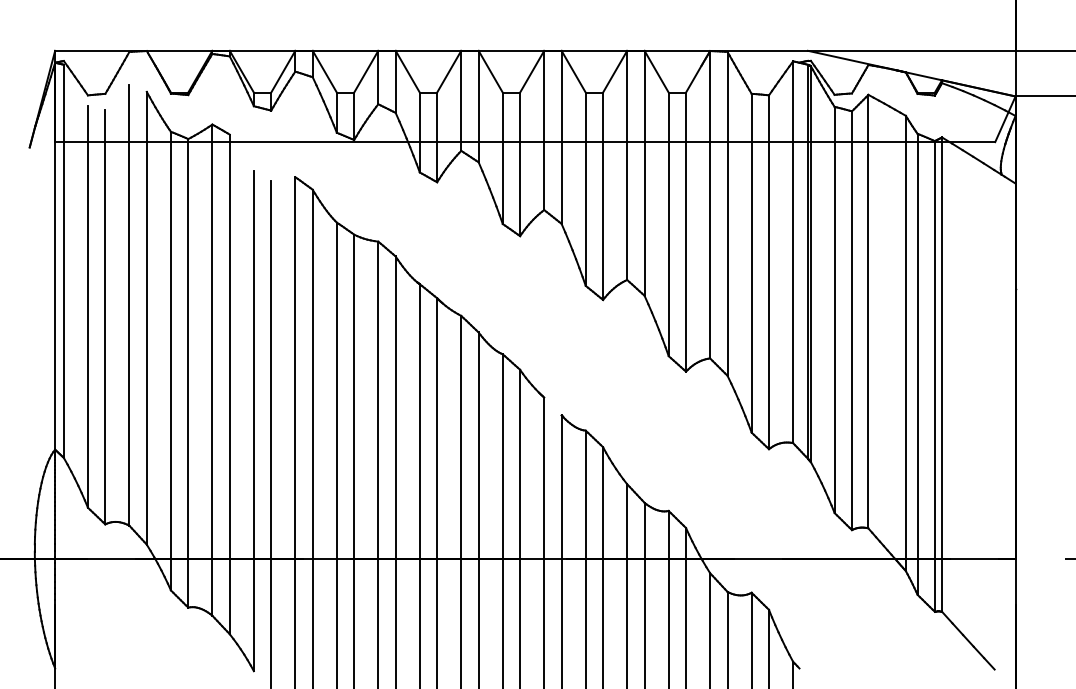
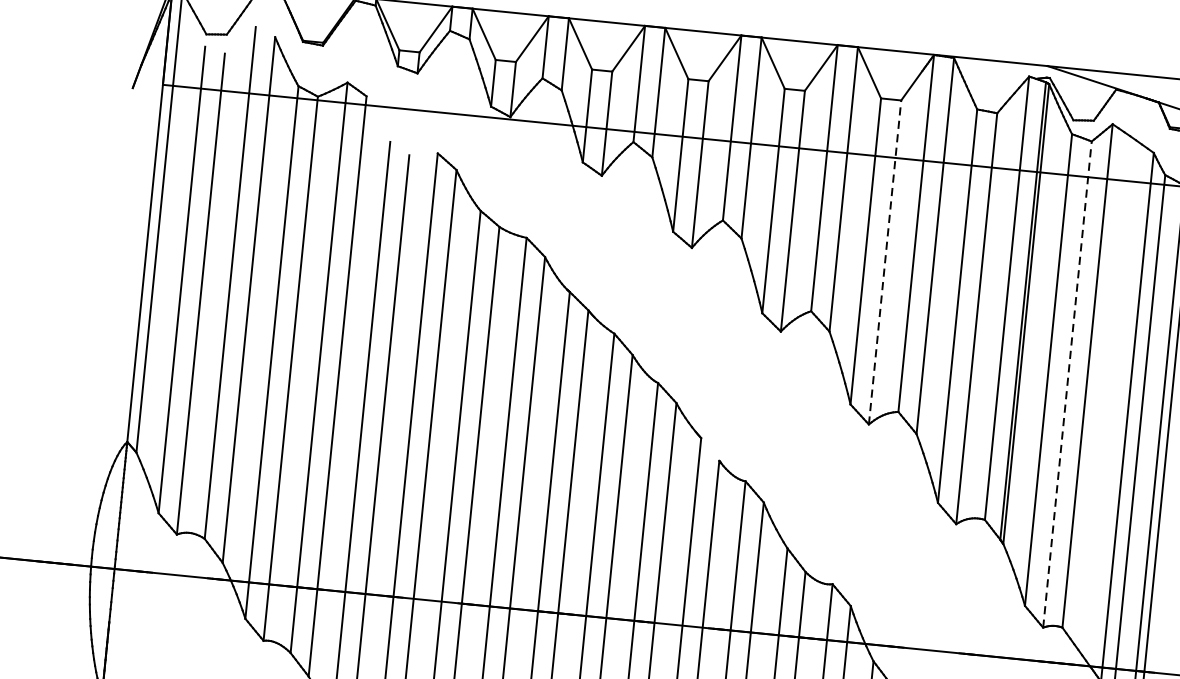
line: (686, 232) -> (885, 262), solid -> dashed
line: (851, 320) -> (1066, 384), solid -> dashed

